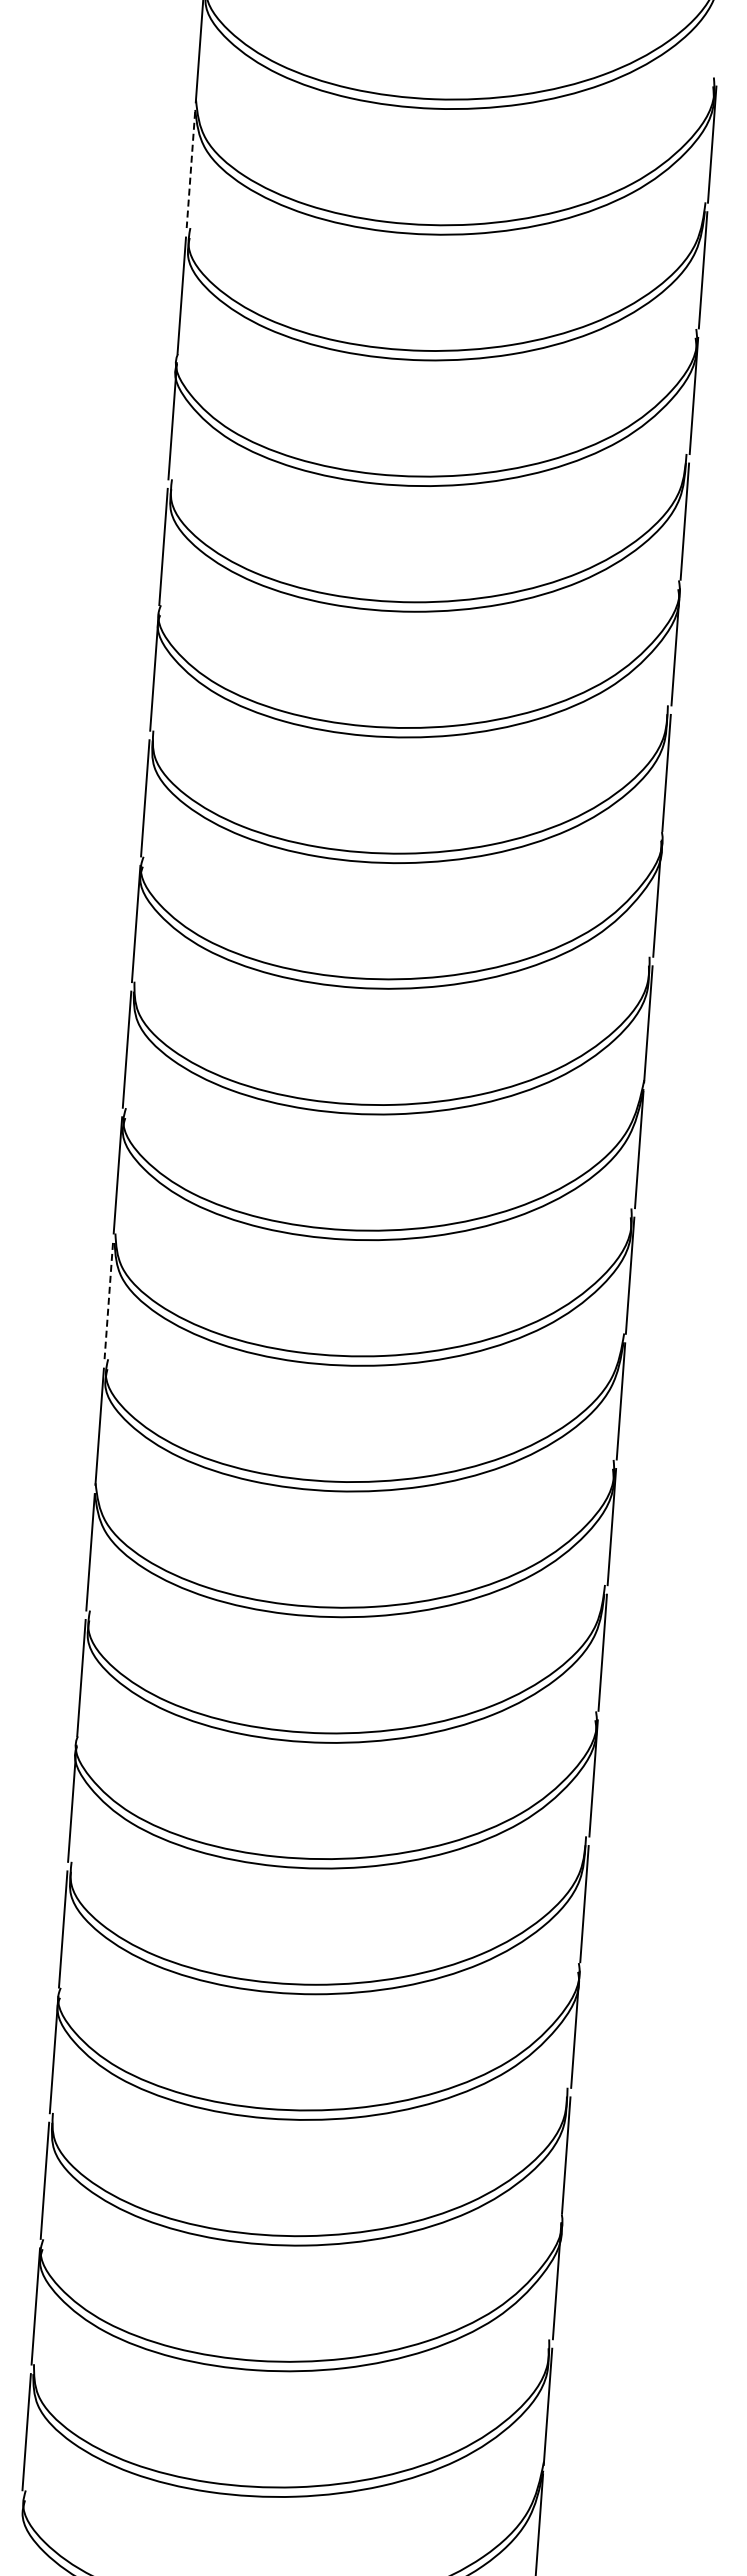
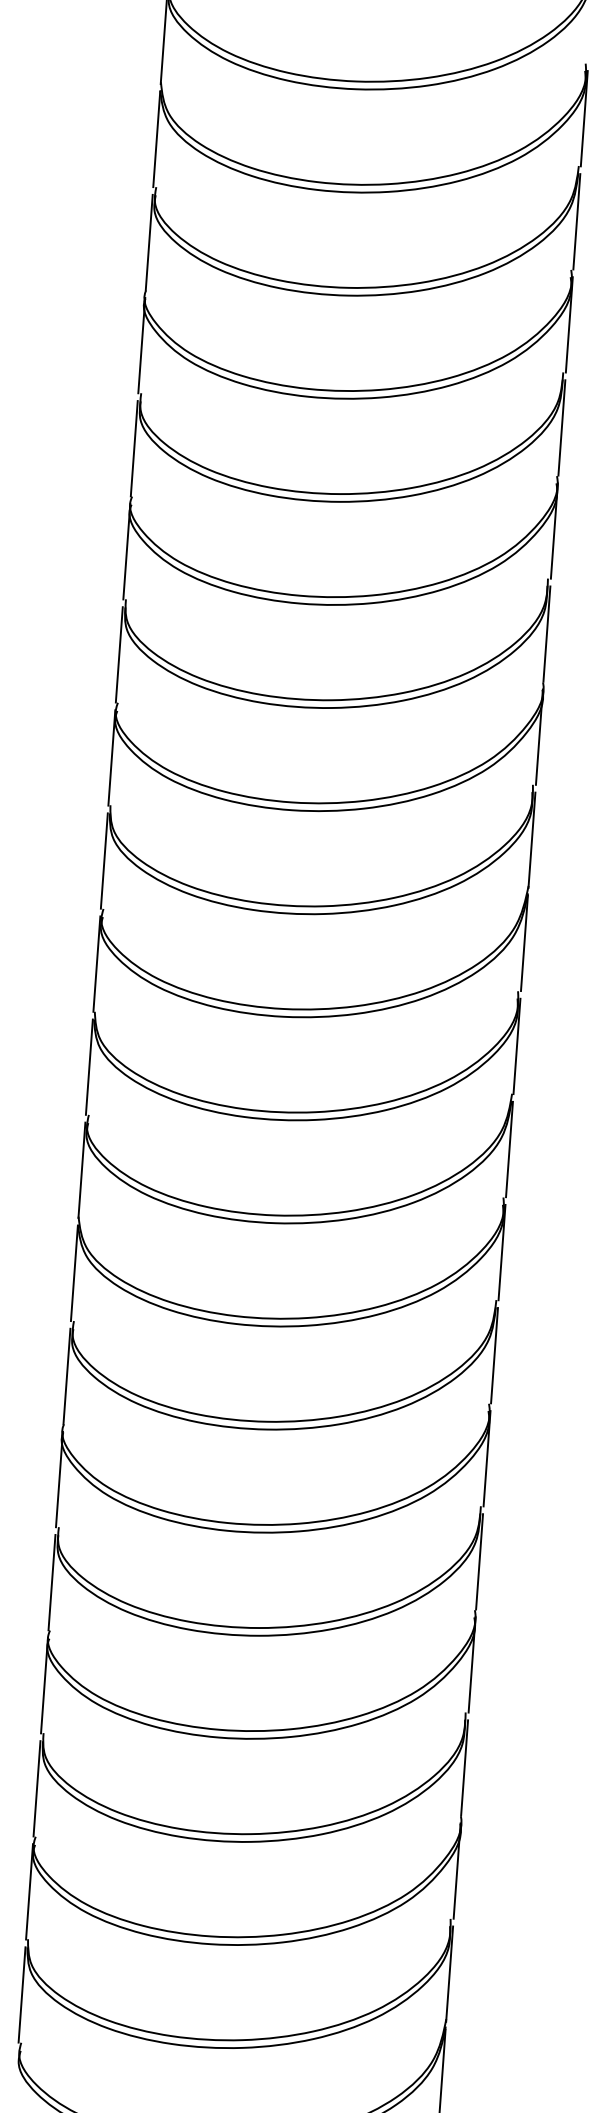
line: (190, 170) -> (156, 139), dashed -> solid
line: (108, 1301) -> (89, 1067), dashed -> solid

